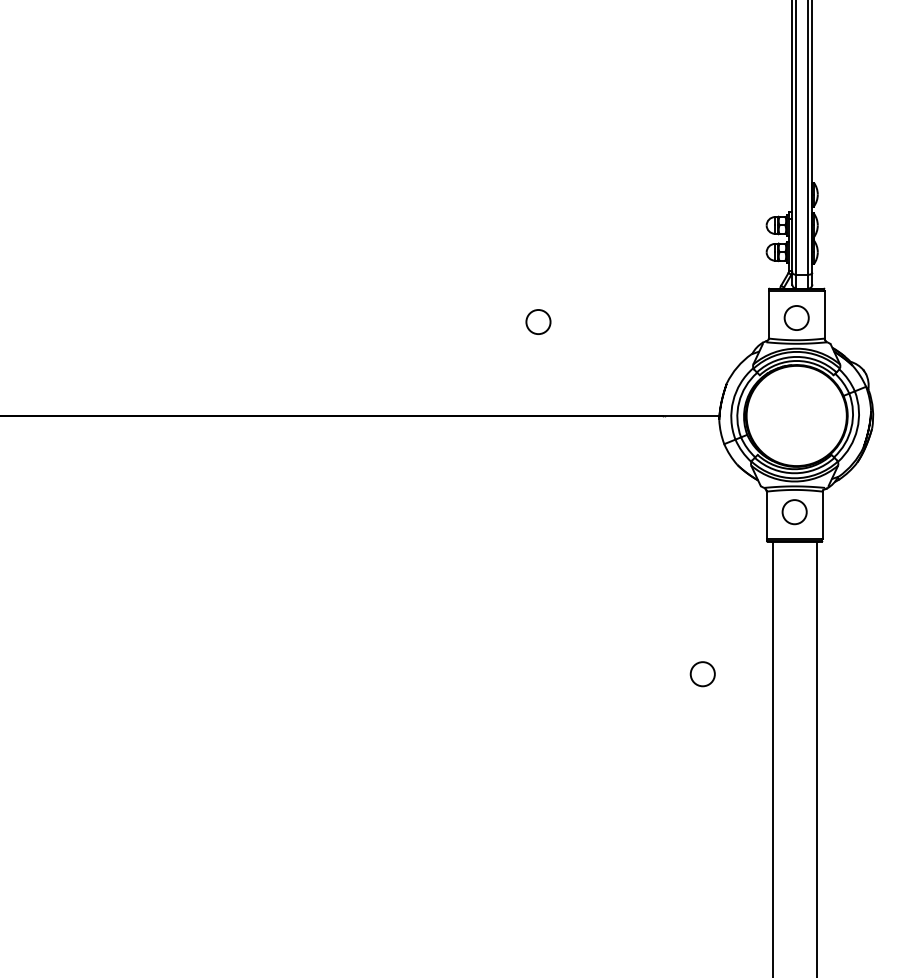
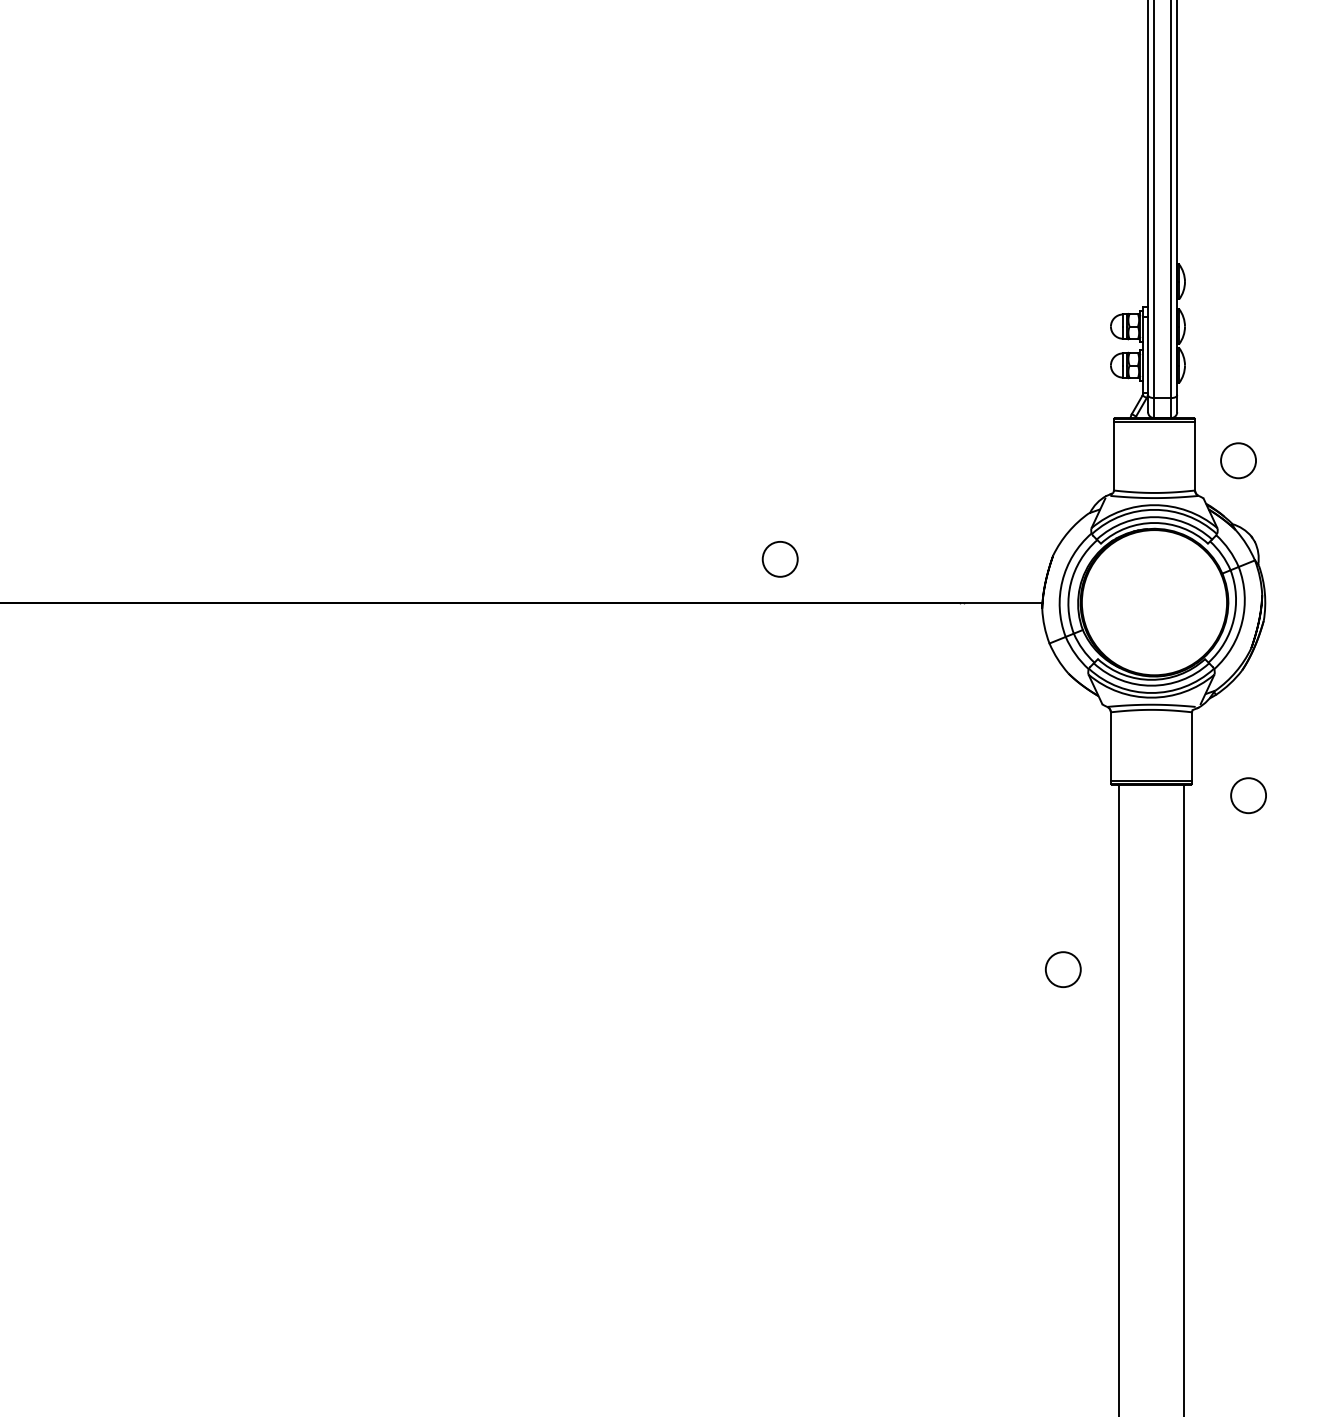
circle: (796, 317) -> (1238, 459), moved
circle: (538, 321) -> (780, 558), moved
circle: (794, 512) -> (1248, 796), moved
circle: (702, 674) -> (1062, 970), moved

